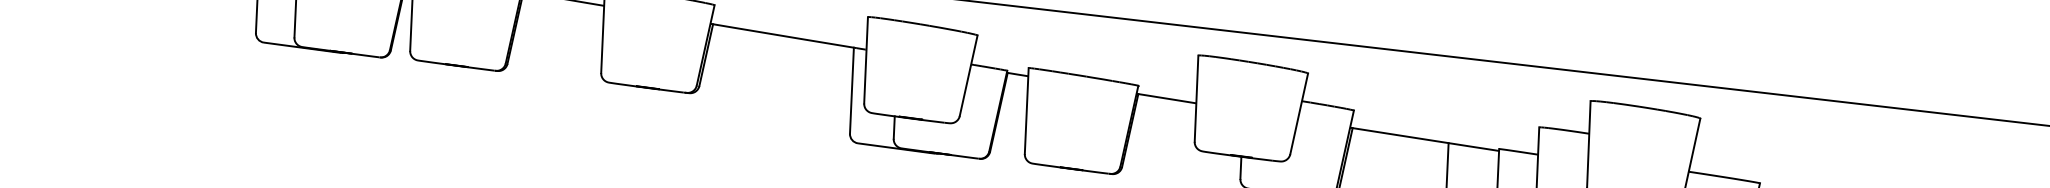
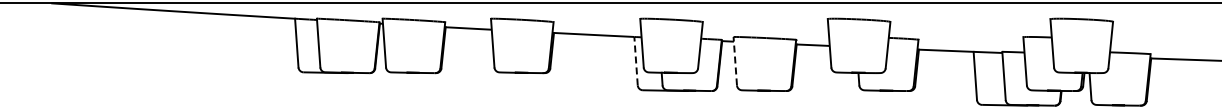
line: (852, 89) -> (636, 60), solid -> dashed
line: (1027, 109) -> (735, 60), solid -> dashed

